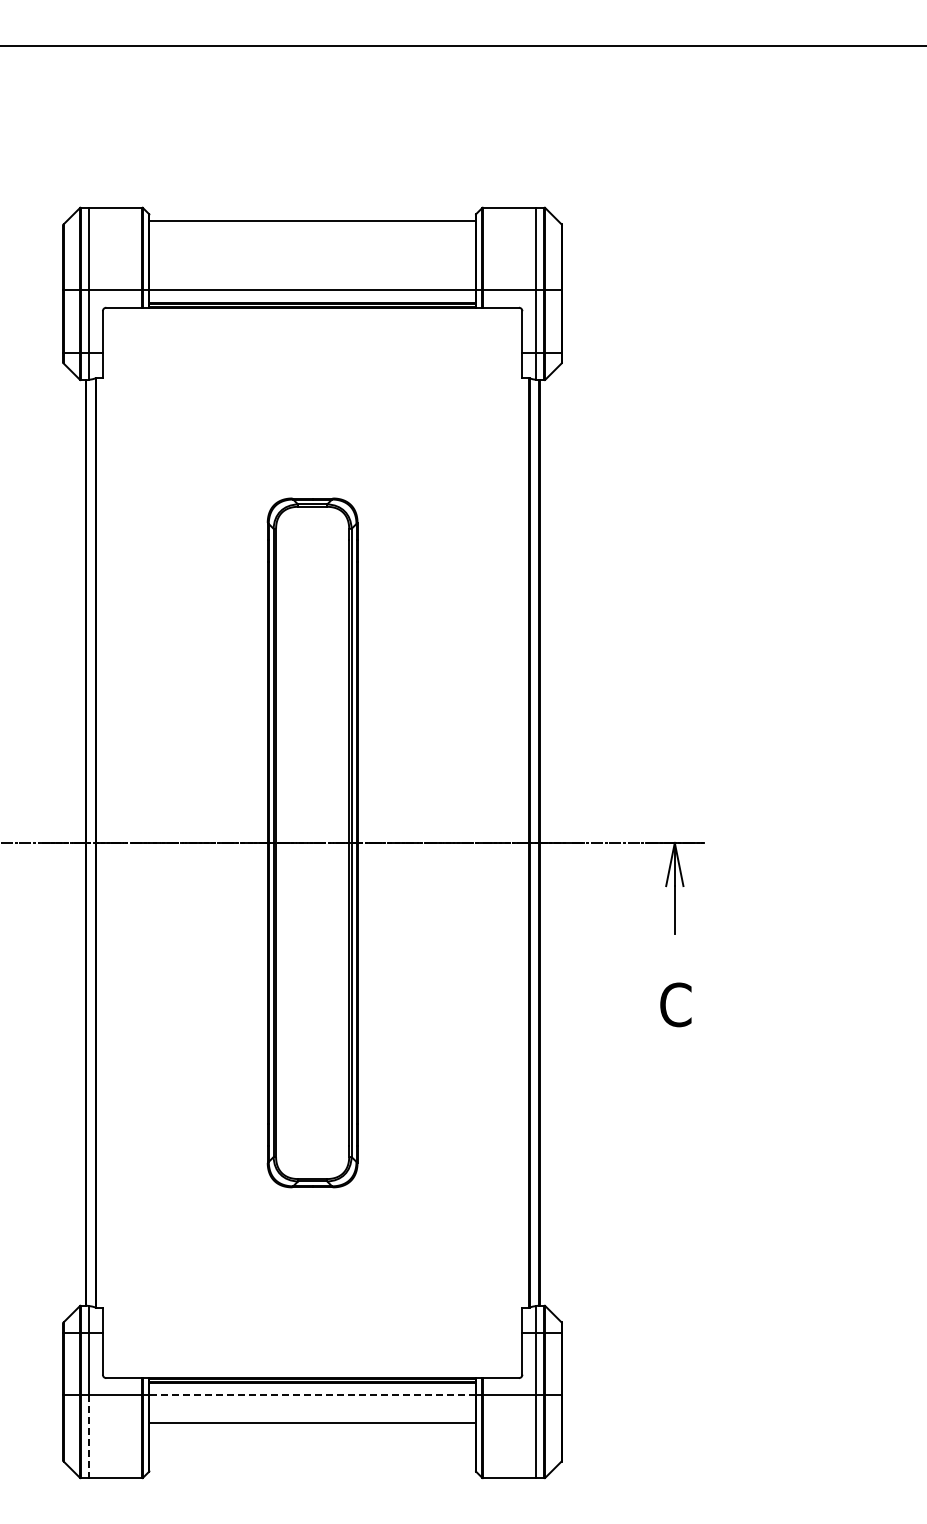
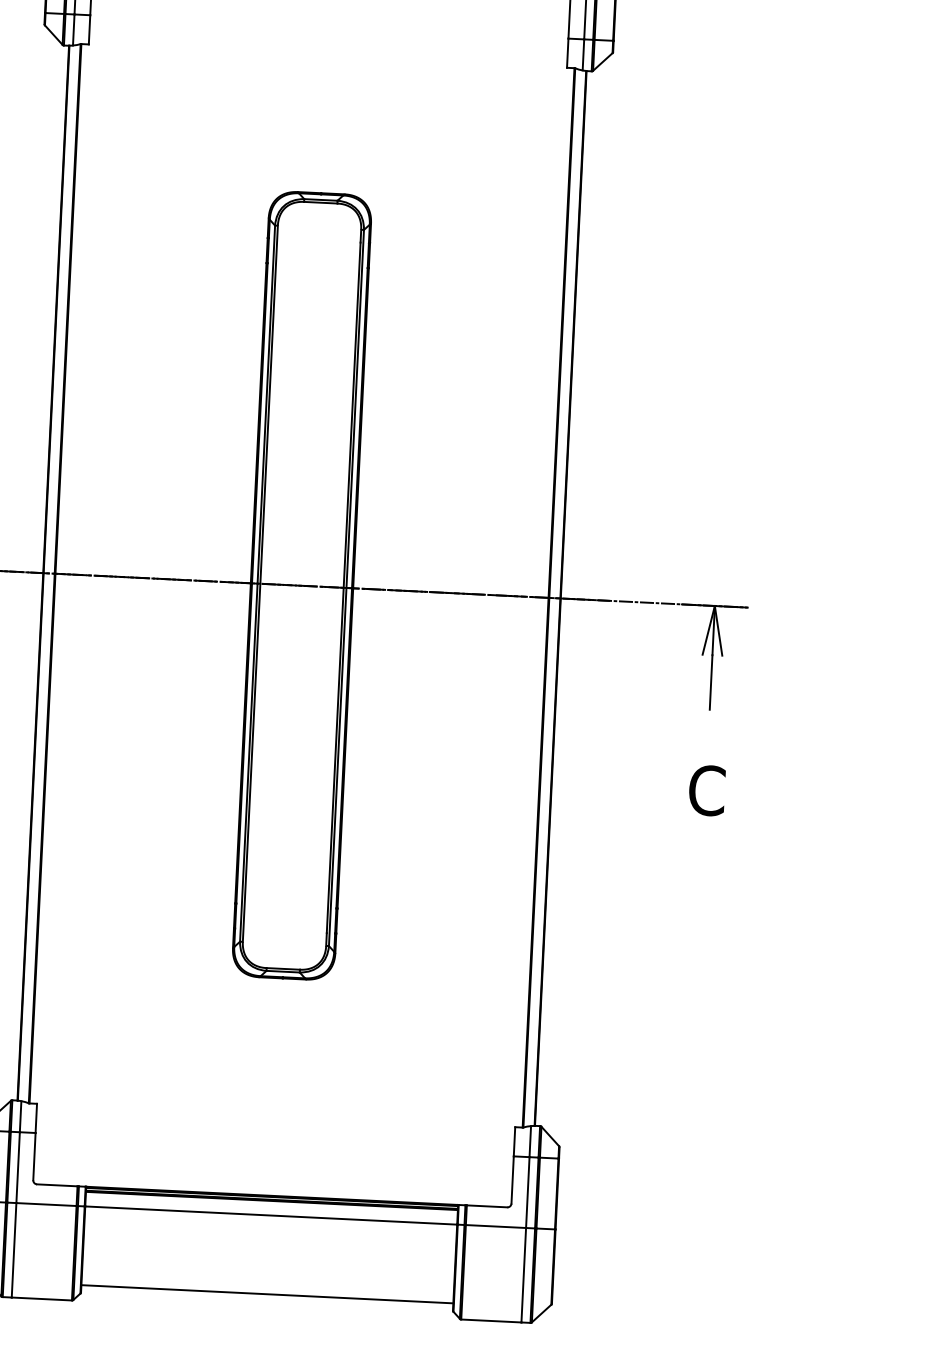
line: (312, 1395) -> (271, 1215), dashed -> solid
line: (312, 1423) -> (267, 1294), moved
line: (89, 1437) -> (14, 1251), dashed -> solid

